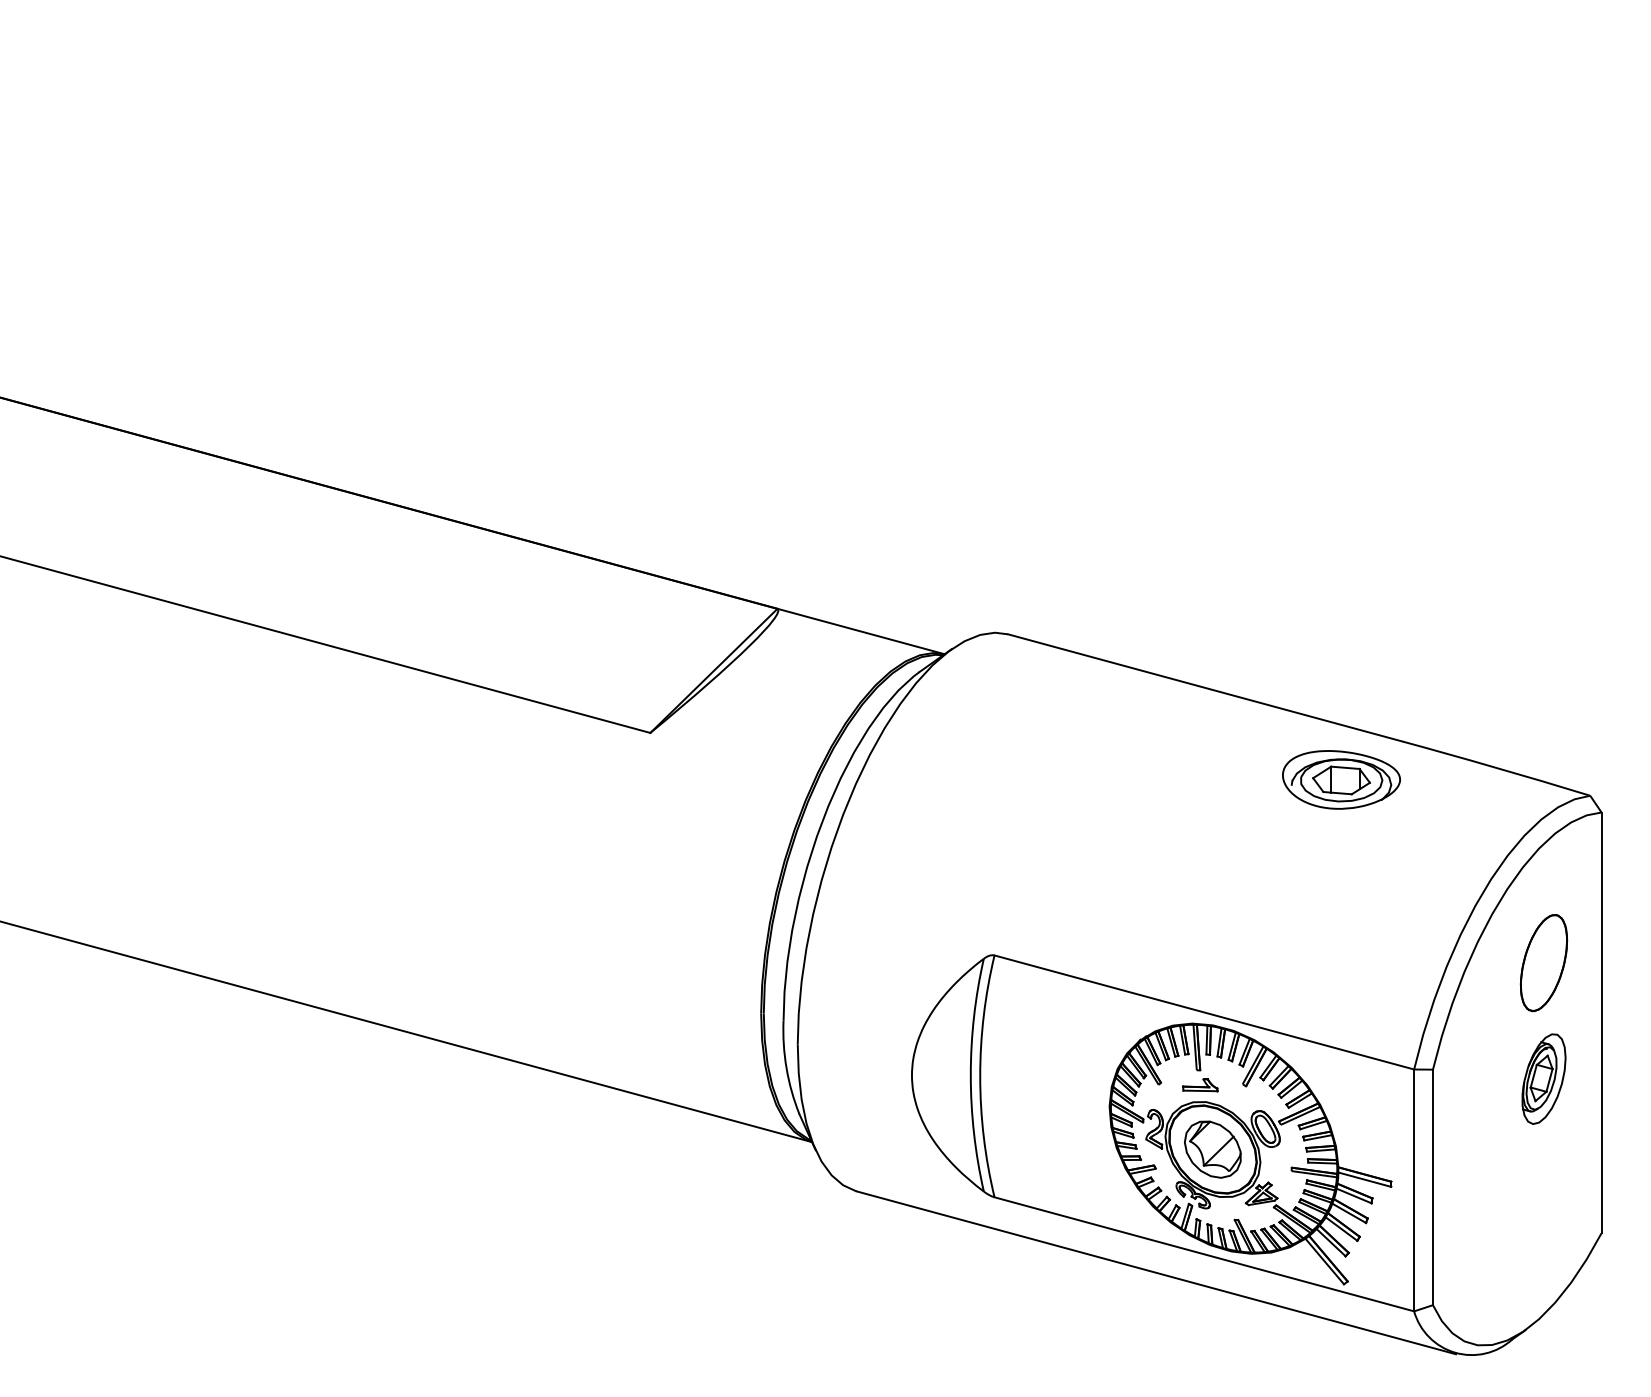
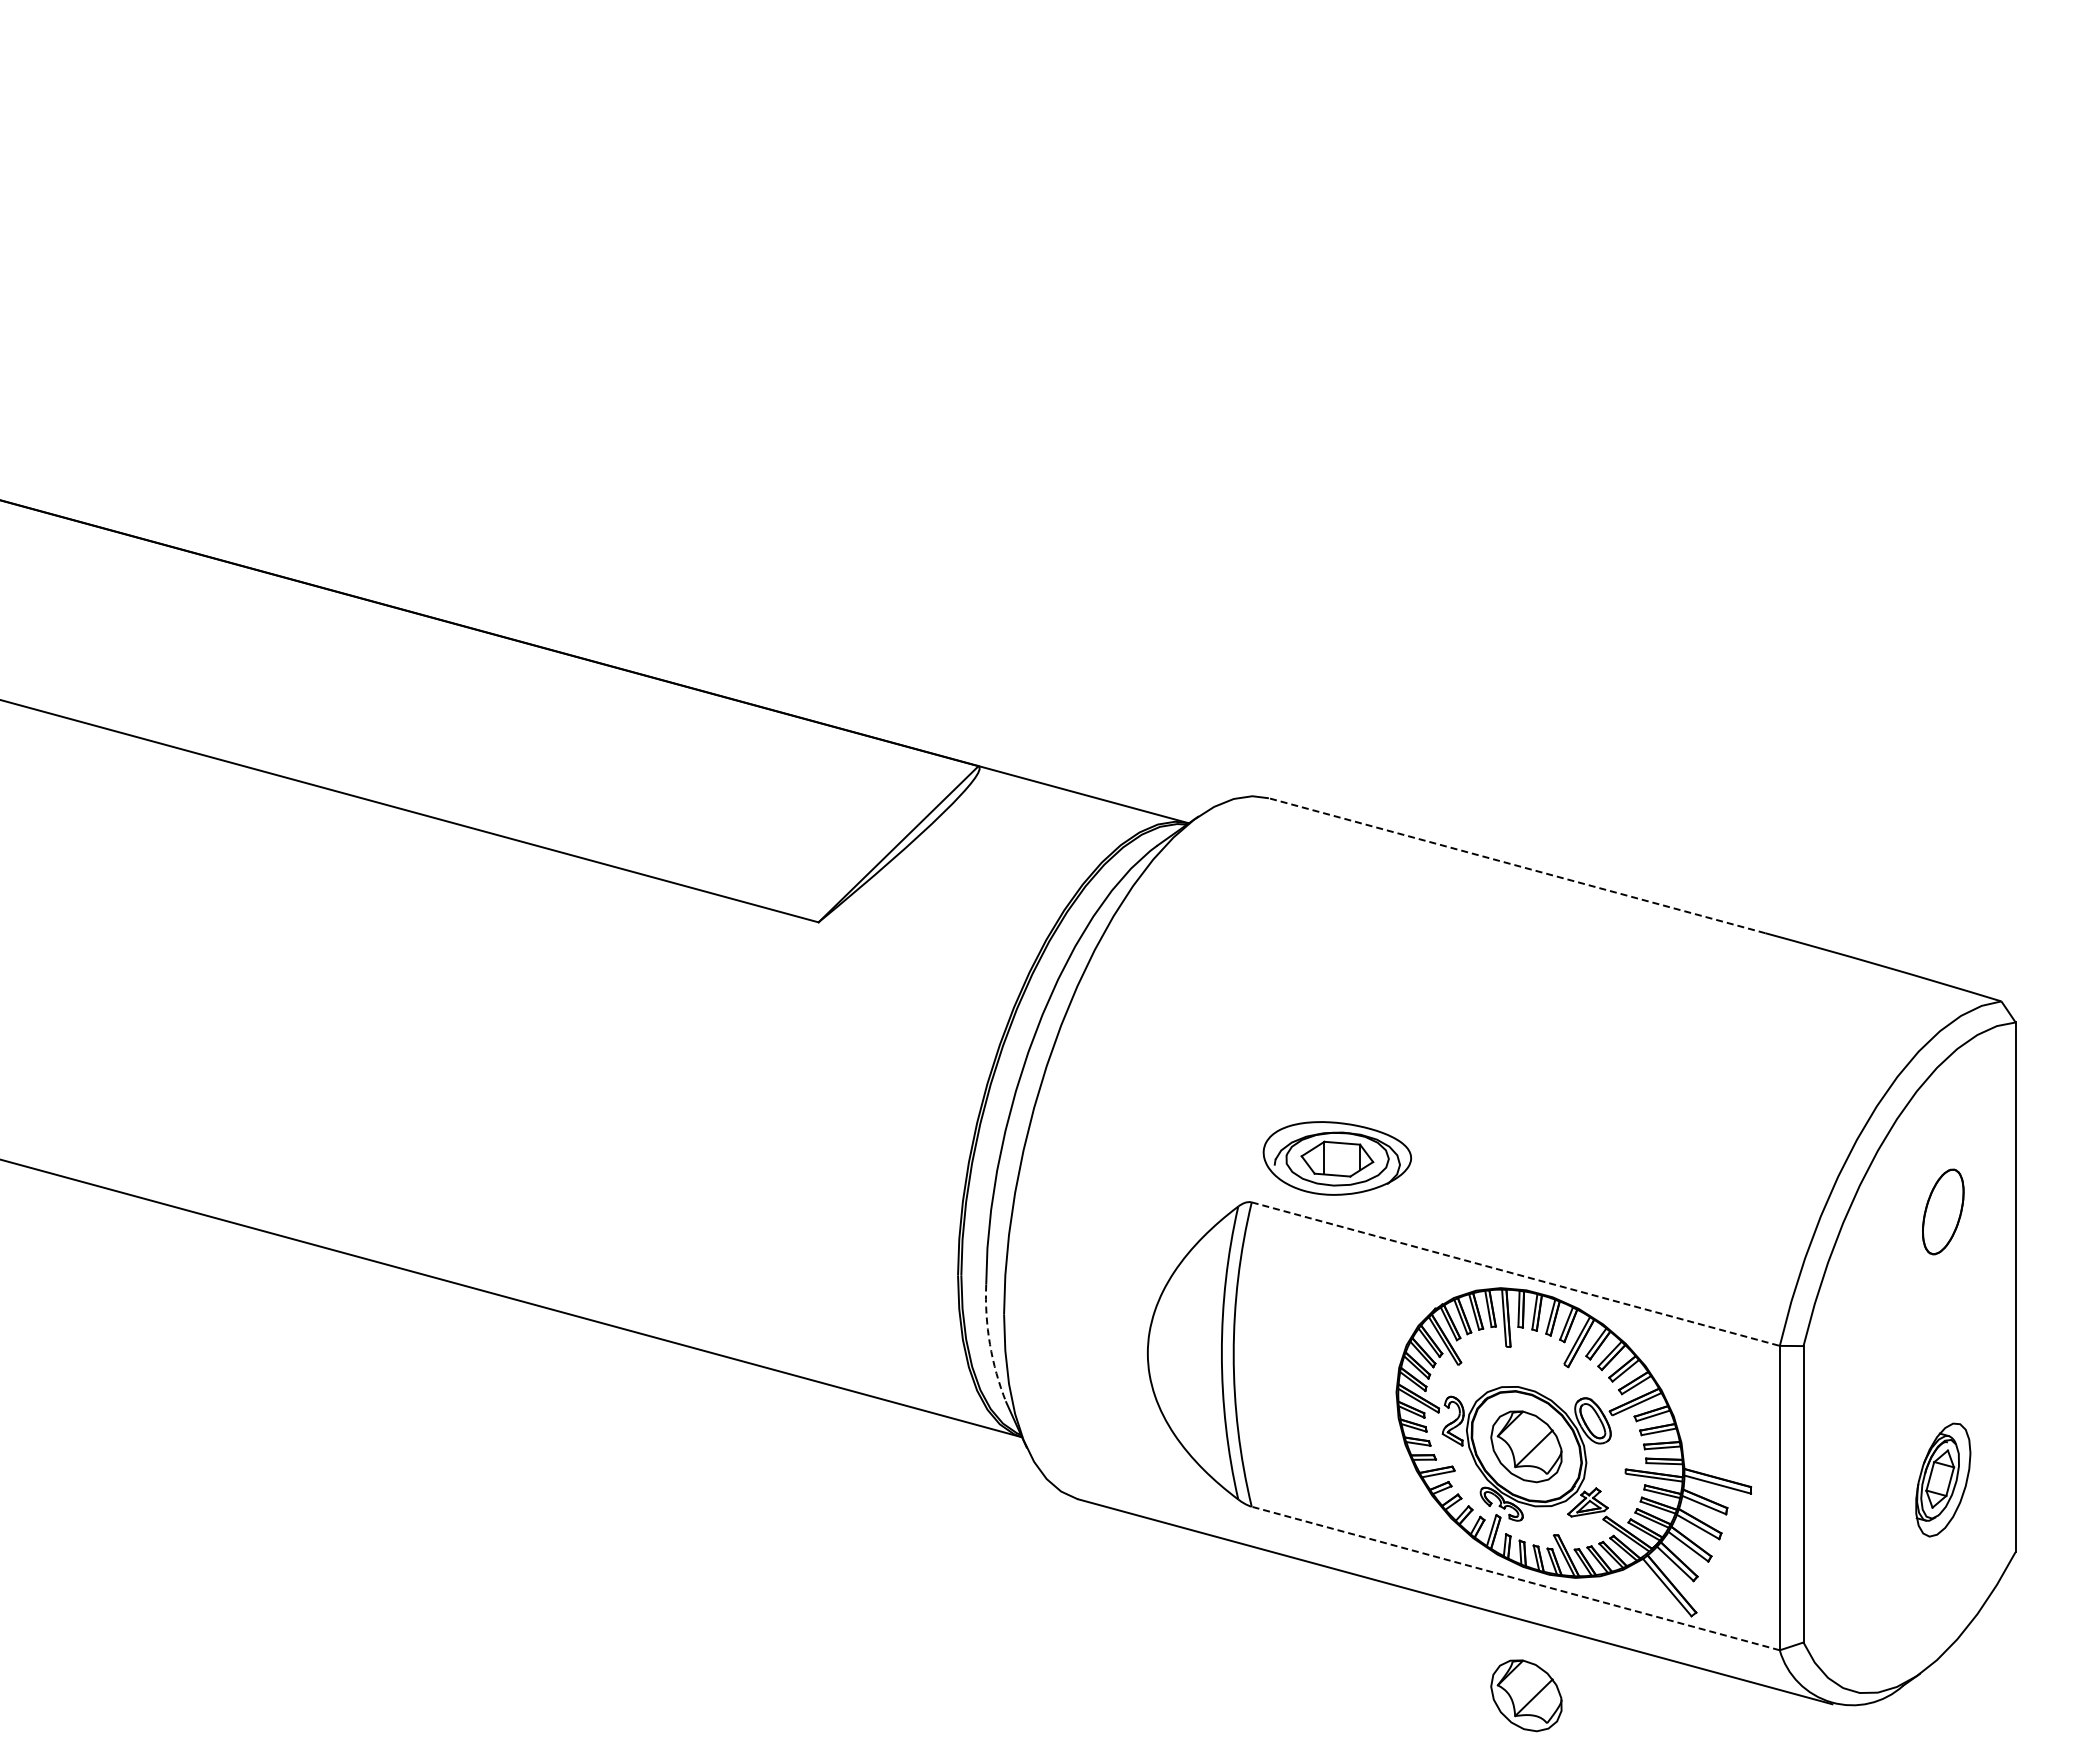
line: (1204, 687) -> (1516, 865), solid -> dashed
part: (1341, 779) -> (1337, 1158), moved
part: (1544, 962) -> (1943, 1211), size x0.7
line: (1204, 1012) -> (1515, 1274), solid -> dashed
arc: (786, 1068) -> (990, 1344), solid -> dashed
part: (1544, 1078) -> (1943, 1479), moved
part: (1200, 1085) -> (1510, 1365), removed
line: (1204, 1254) -> (1515, 1578), solid -> dashed
part: (1212, 1347) -> (1526, 1695), added

